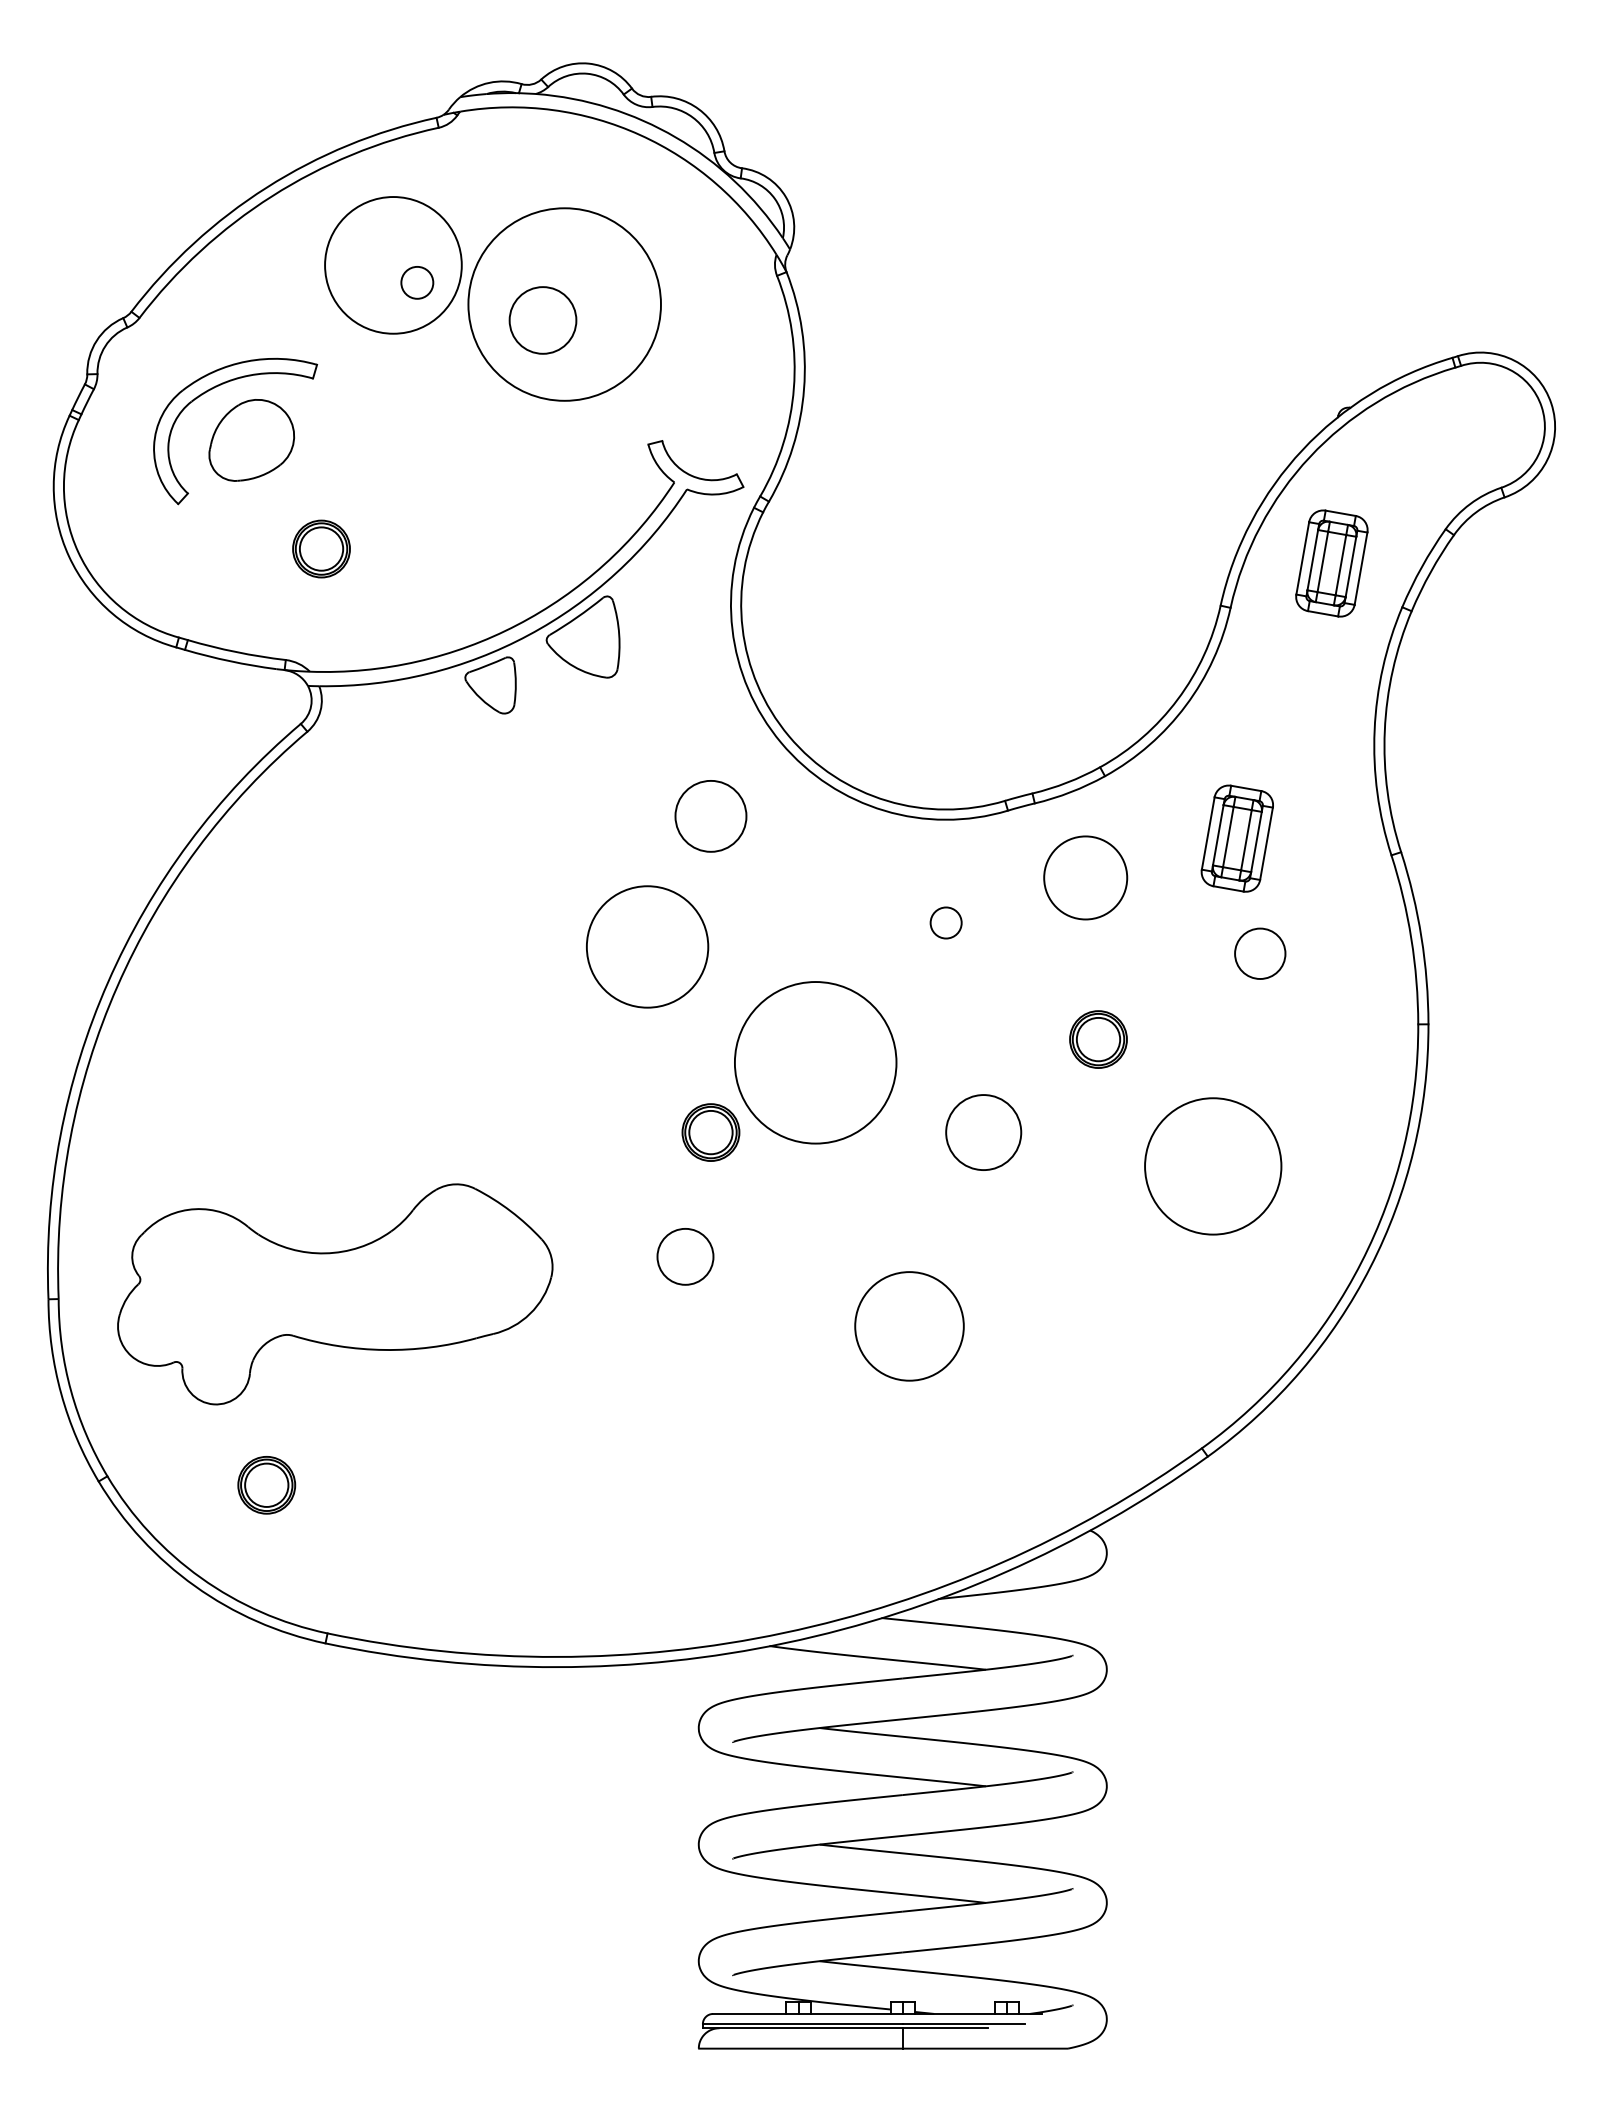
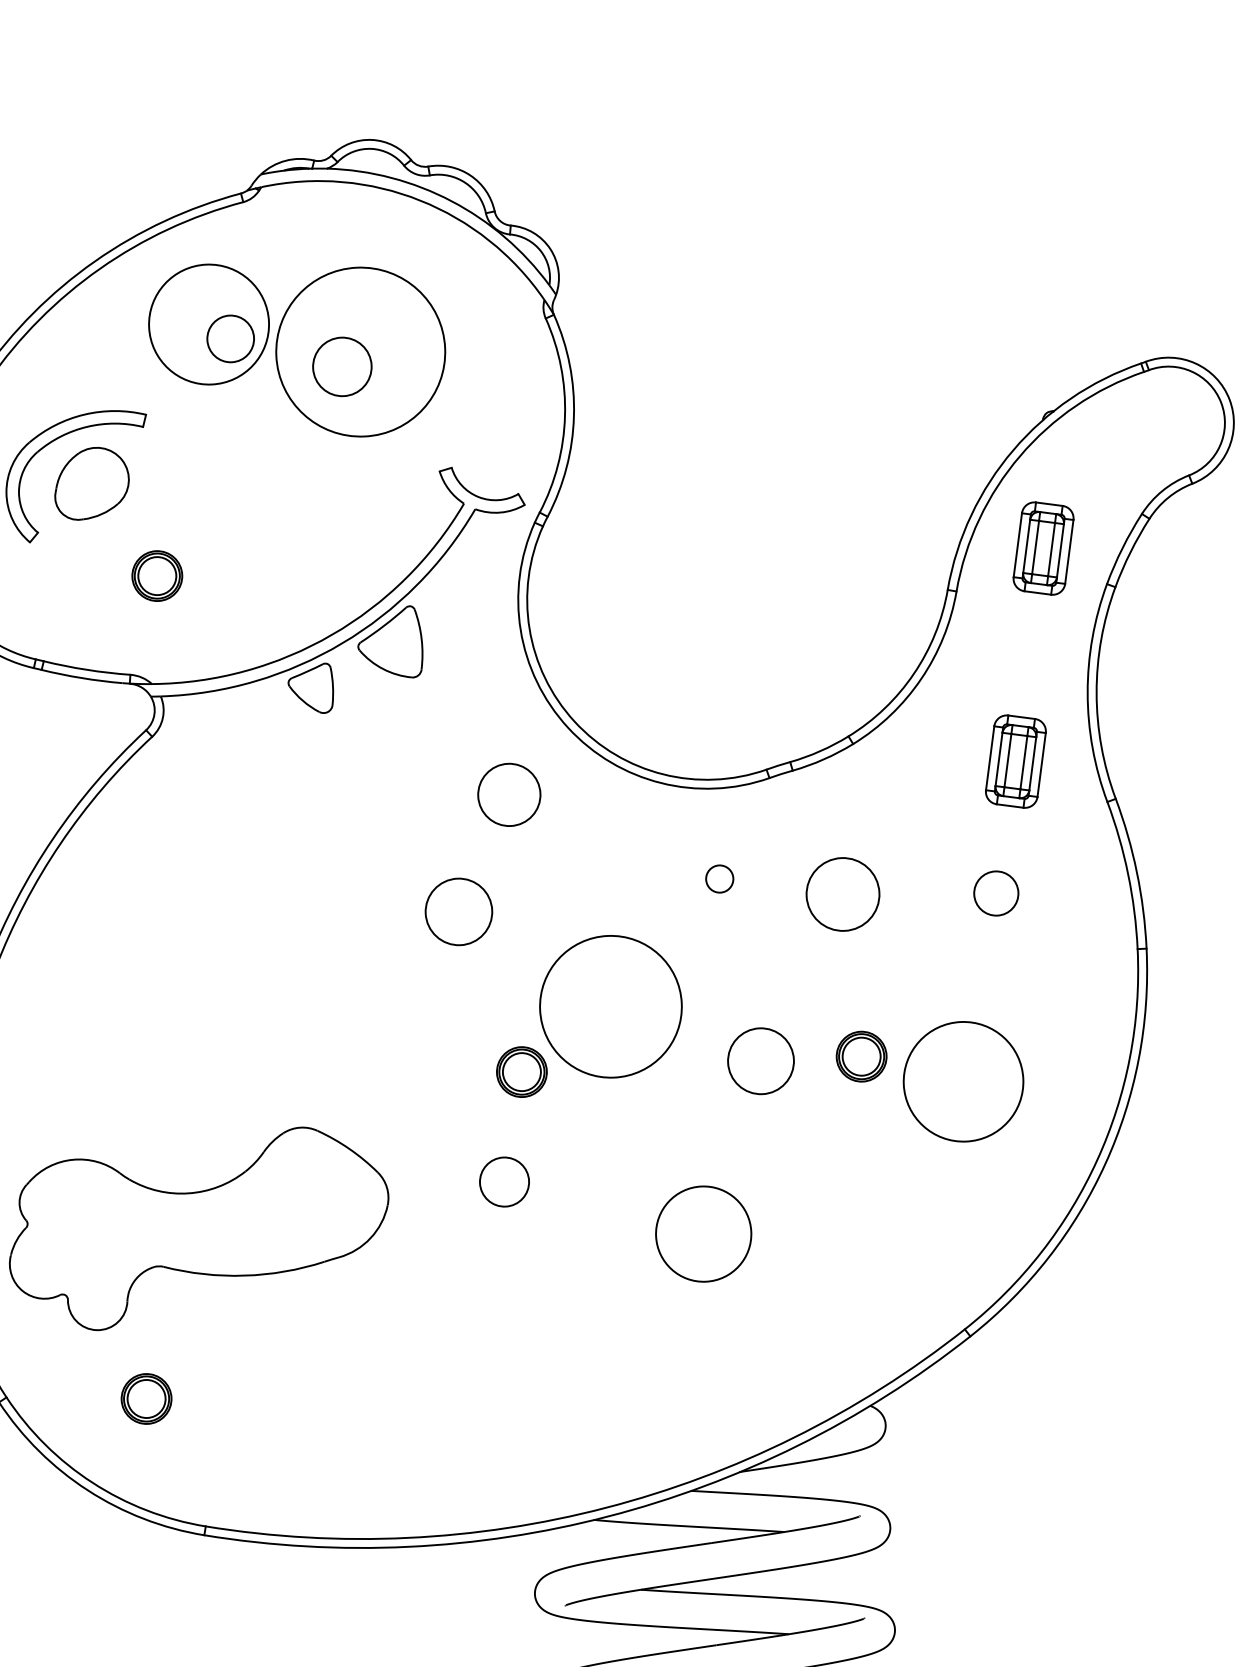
circle: (416, 282) -> (229, 338), size x1.67
part: (1236, 838) -> (1015, 761), moved
circle: (1085, 877) -> (842, 894), moved
circle: (647, 946) -> (458, 911), size x0.62
part: (1098, 1039) -> (861, 1056), moved

